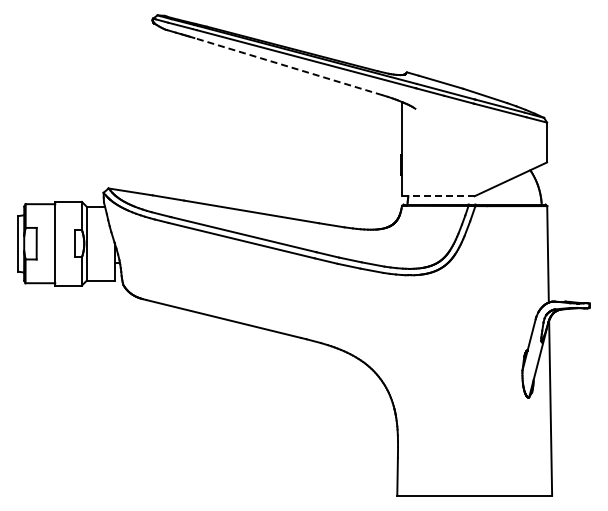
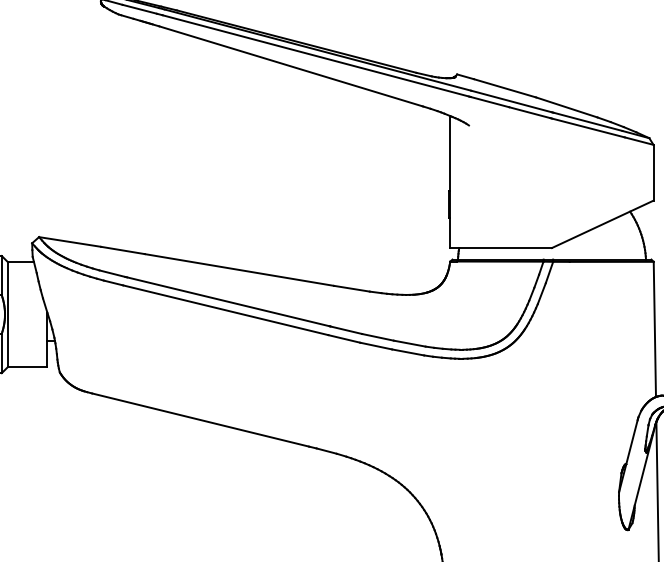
line: (287, 66) -> (289, 66), dashed -> solid
line: (437, 196) -> (499, 248), dashed -> solid

